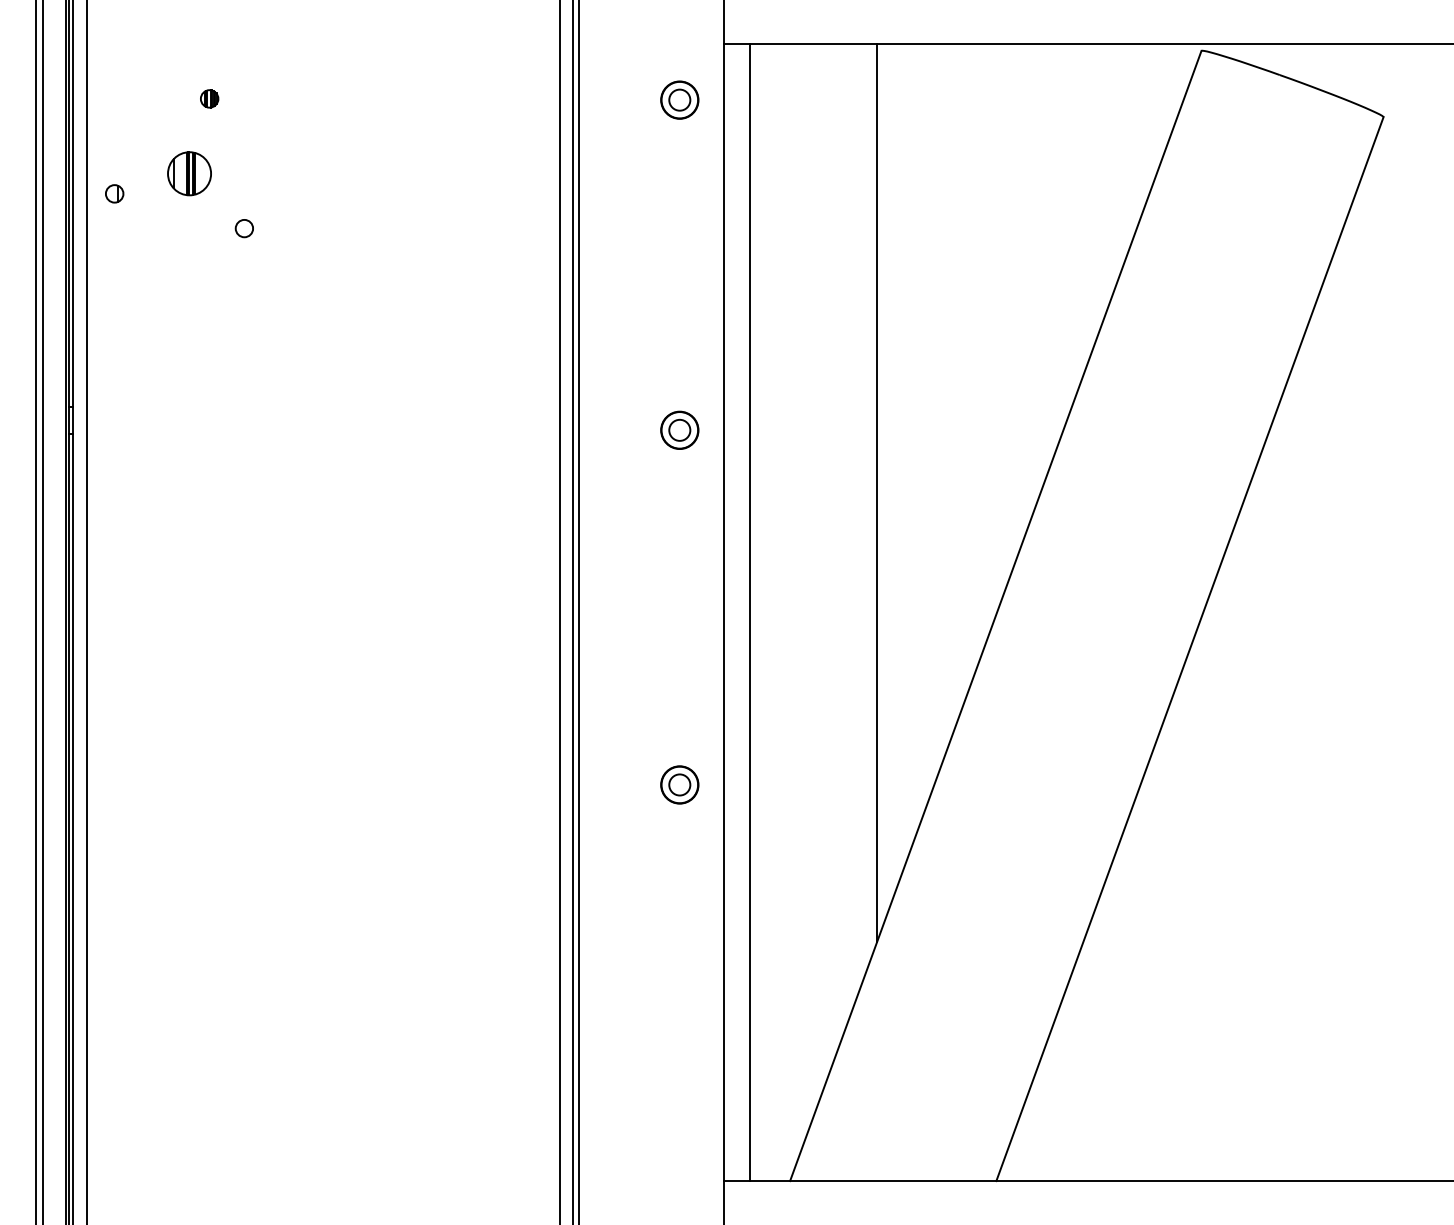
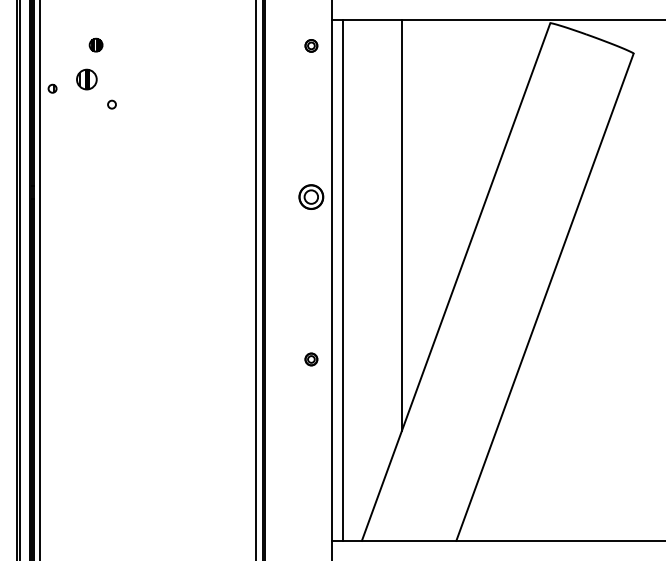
part: (208, 99) -> (95, 45), size x1.6
part: (680, 99) -> (311, 45), size x0.7
part: (680, 429) -> (311, 196), size x1.4
part: (680, 785) -> (311, 359), size x0.7

